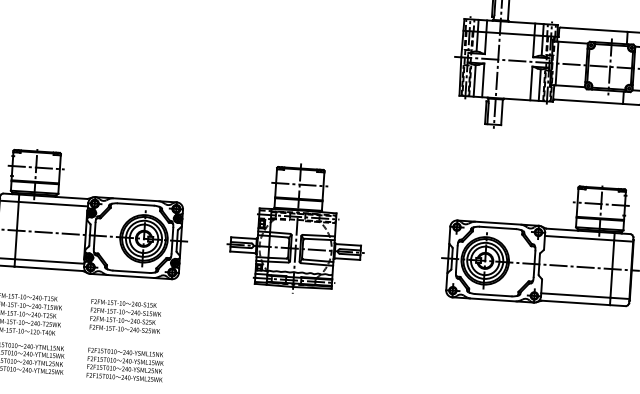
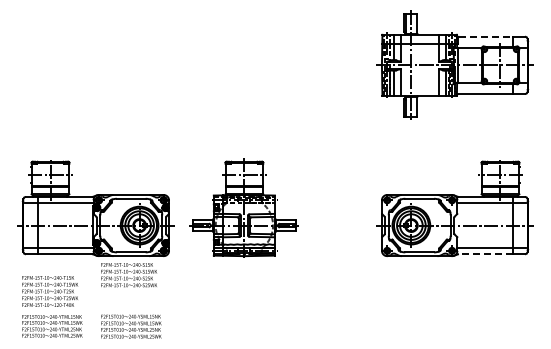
line: (593, 29) -> (485, 36), solid -> dashed
part: (296, 225) -> (243, 207), moved
line: (575, 303) -> (485, 254), solid -> dashed
text: (124, 316) -> (128, 275), moved

